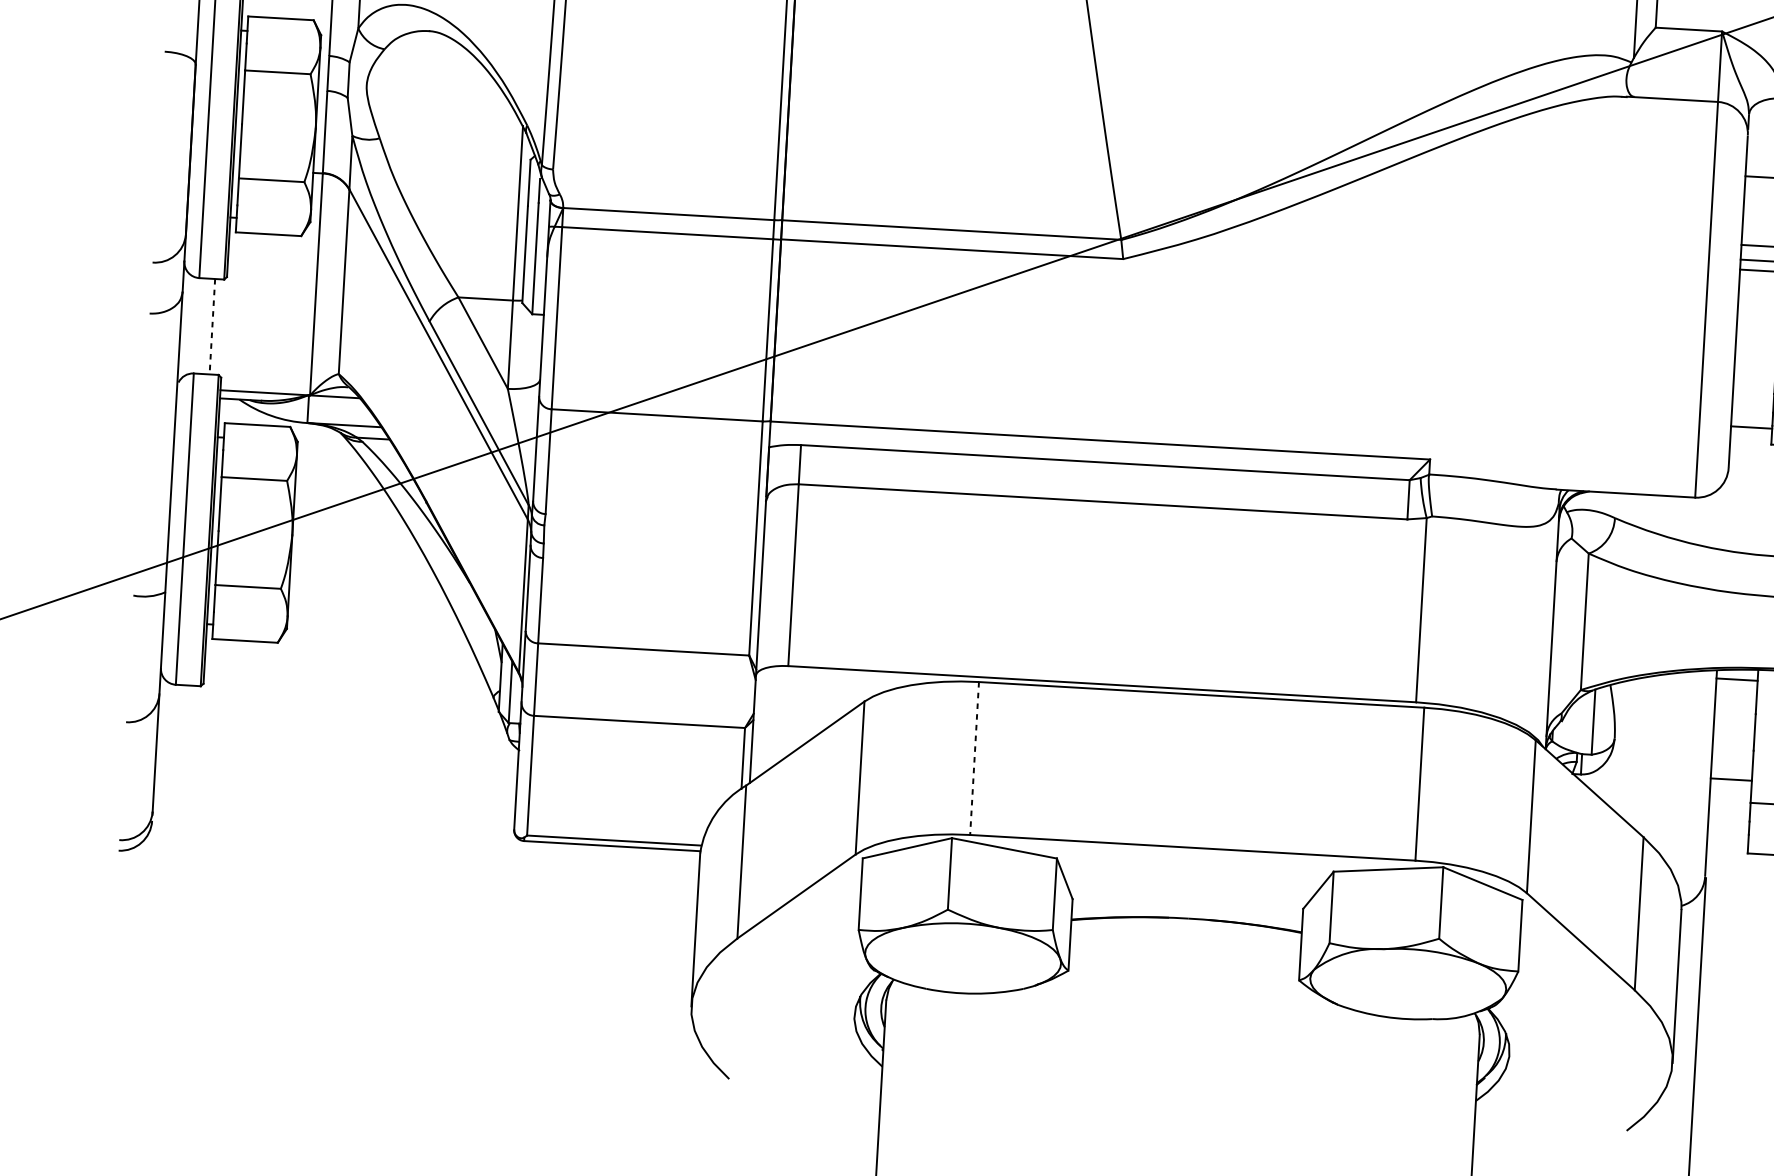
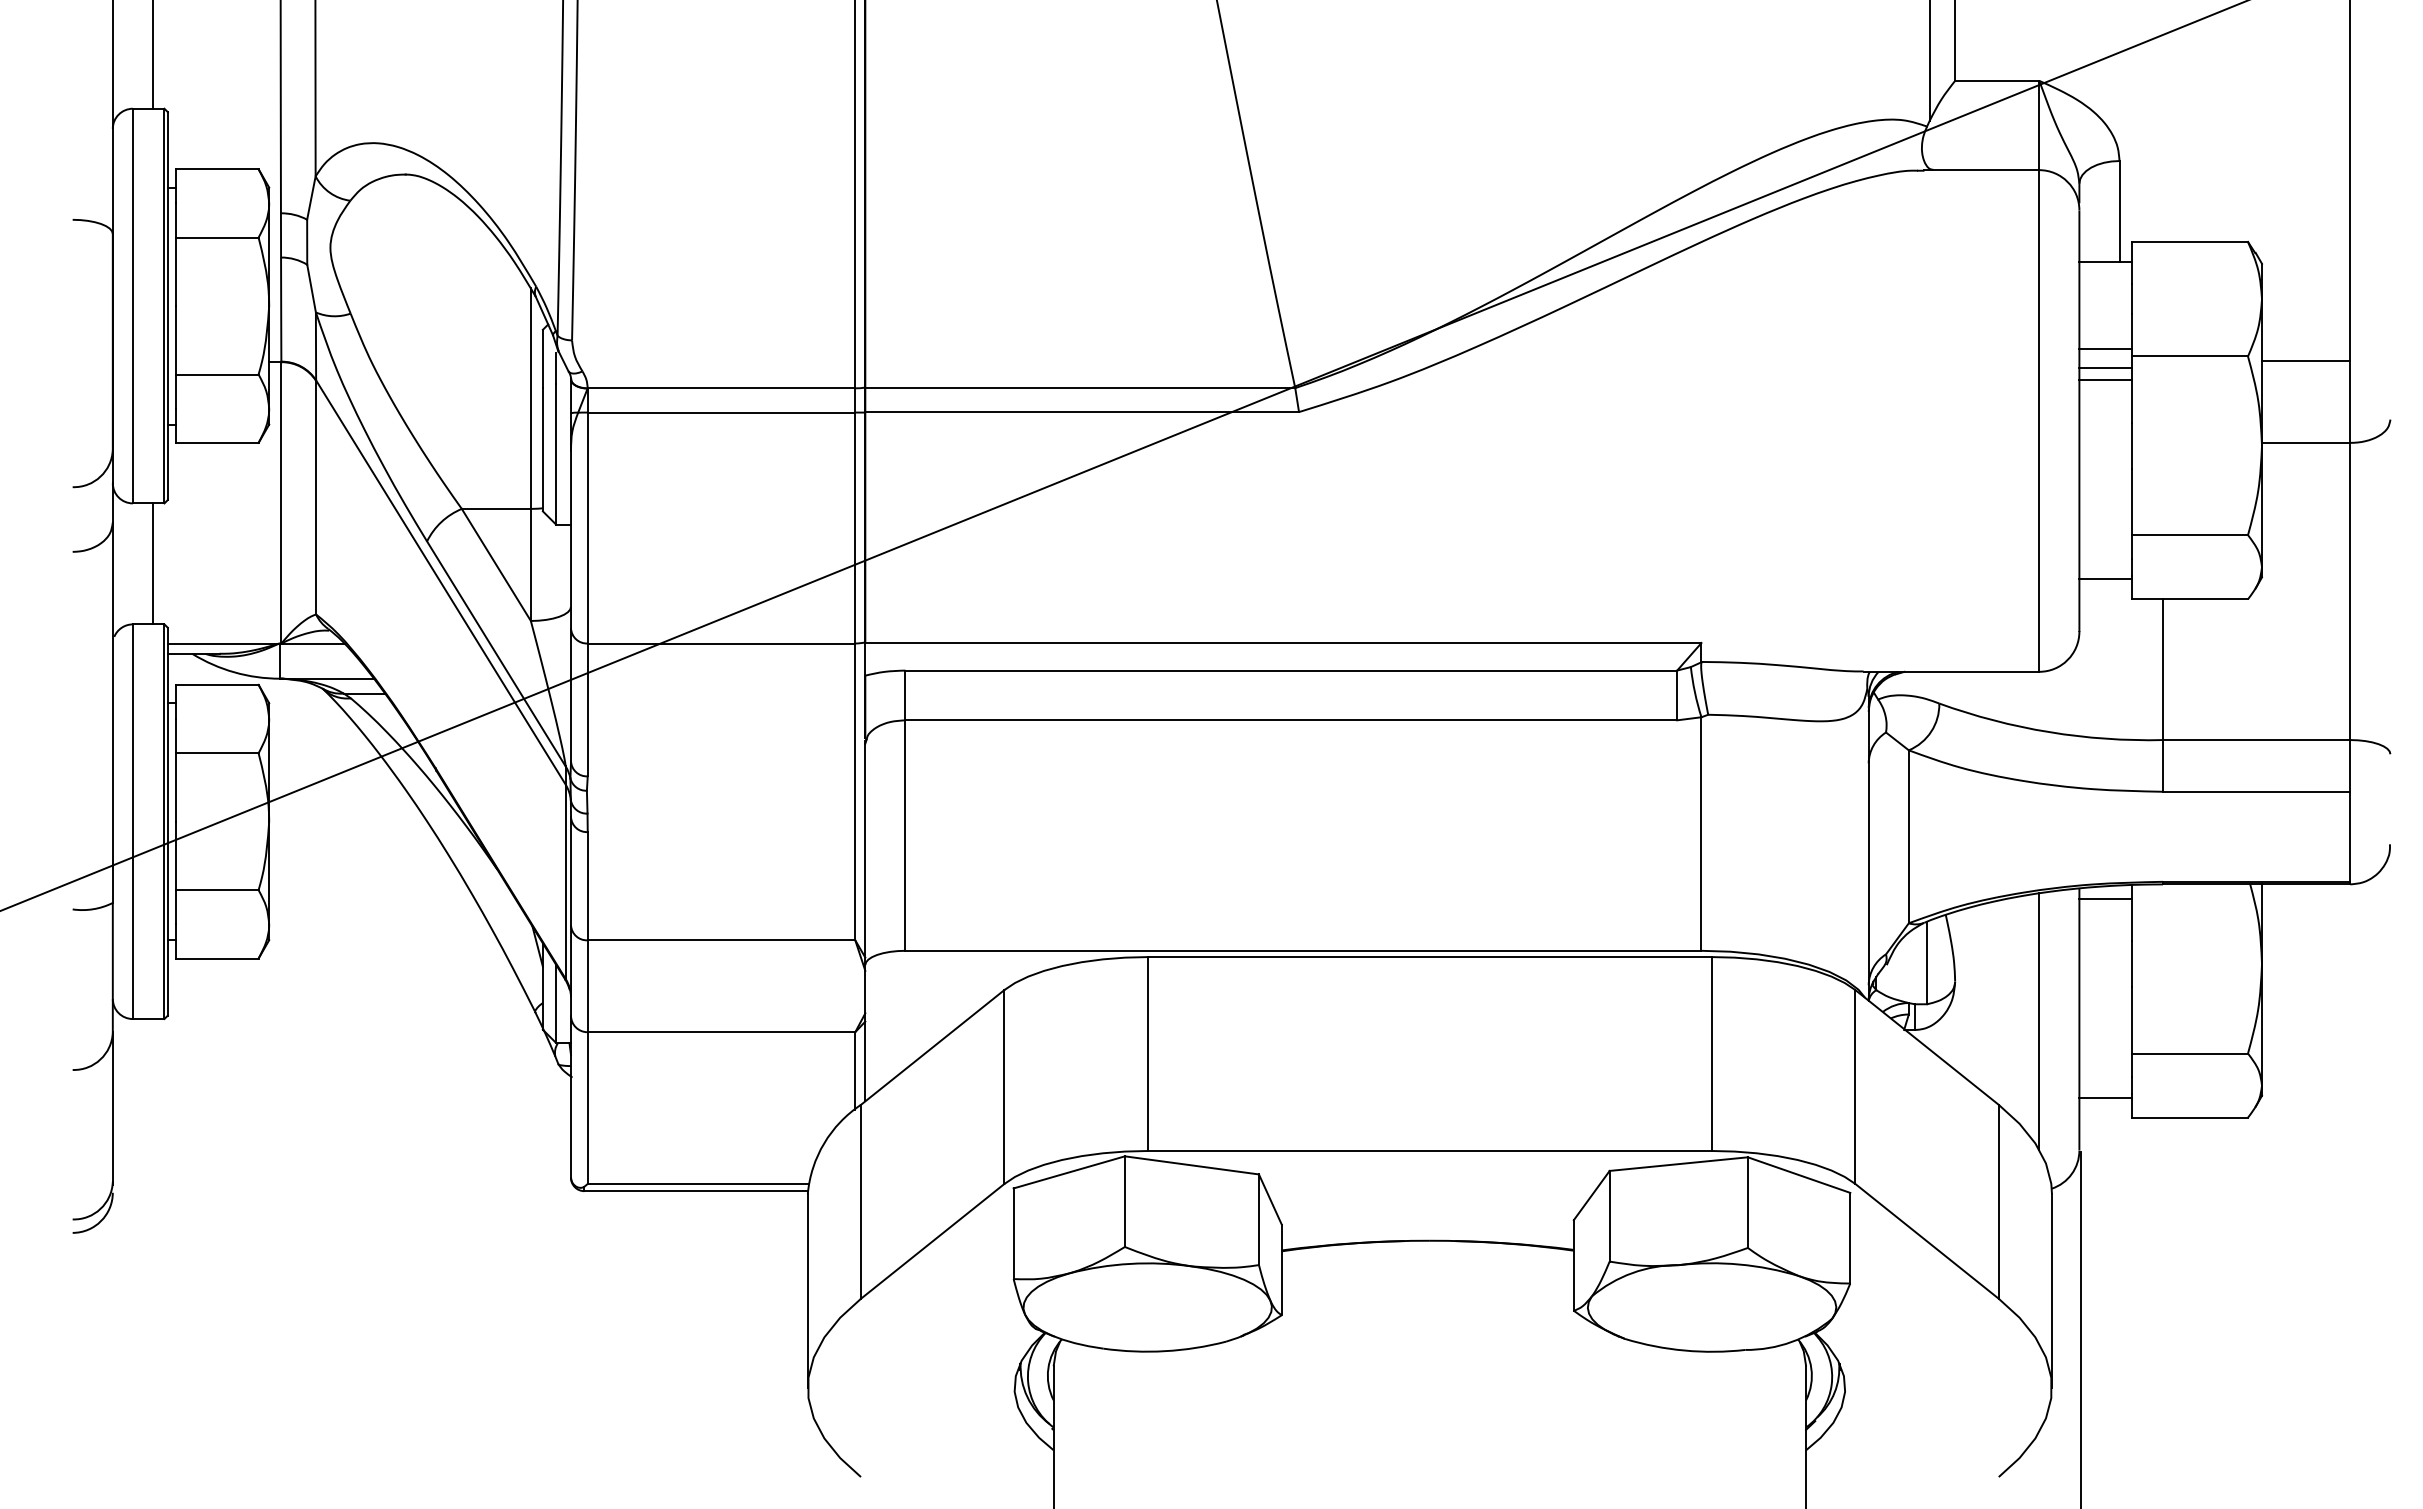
line: (212, 327) -> (152, 564), dashed -> solid
line: (974, 758) -> (1147, 1054), dashed -> solid
line: (1679, 773) -> (2039, 1021), added
line: (1731, 779) -> (2105, 1097), moved

